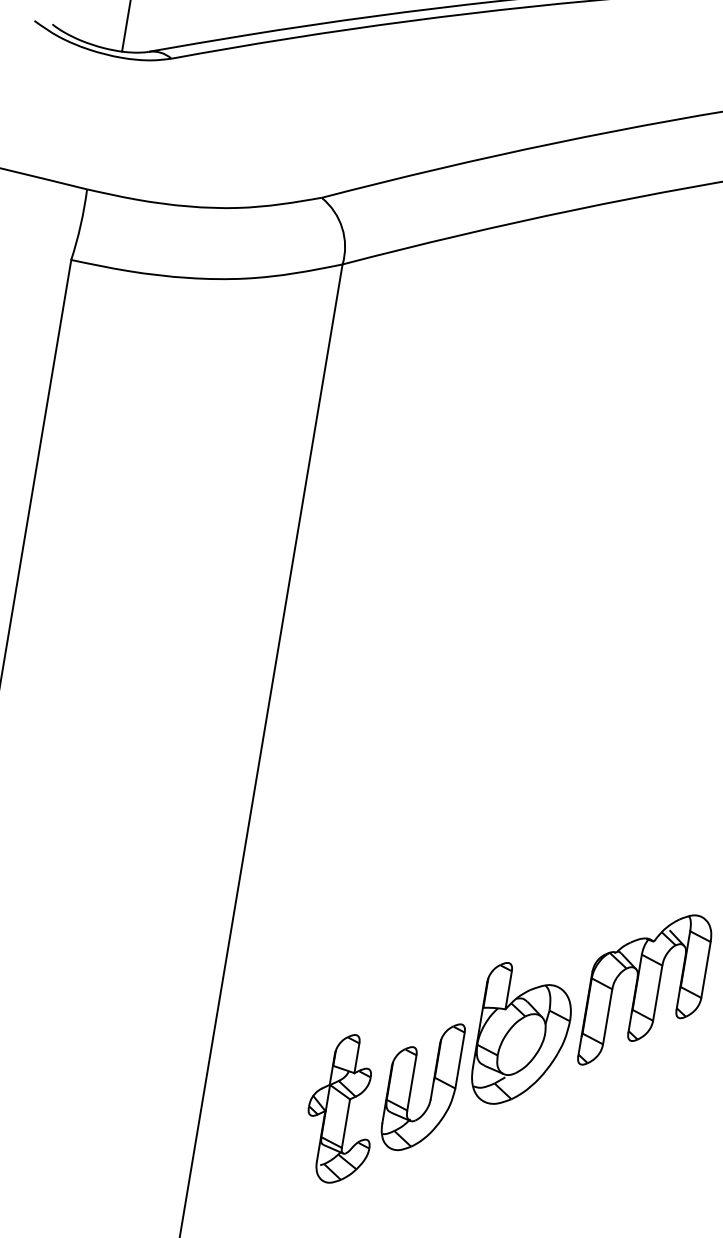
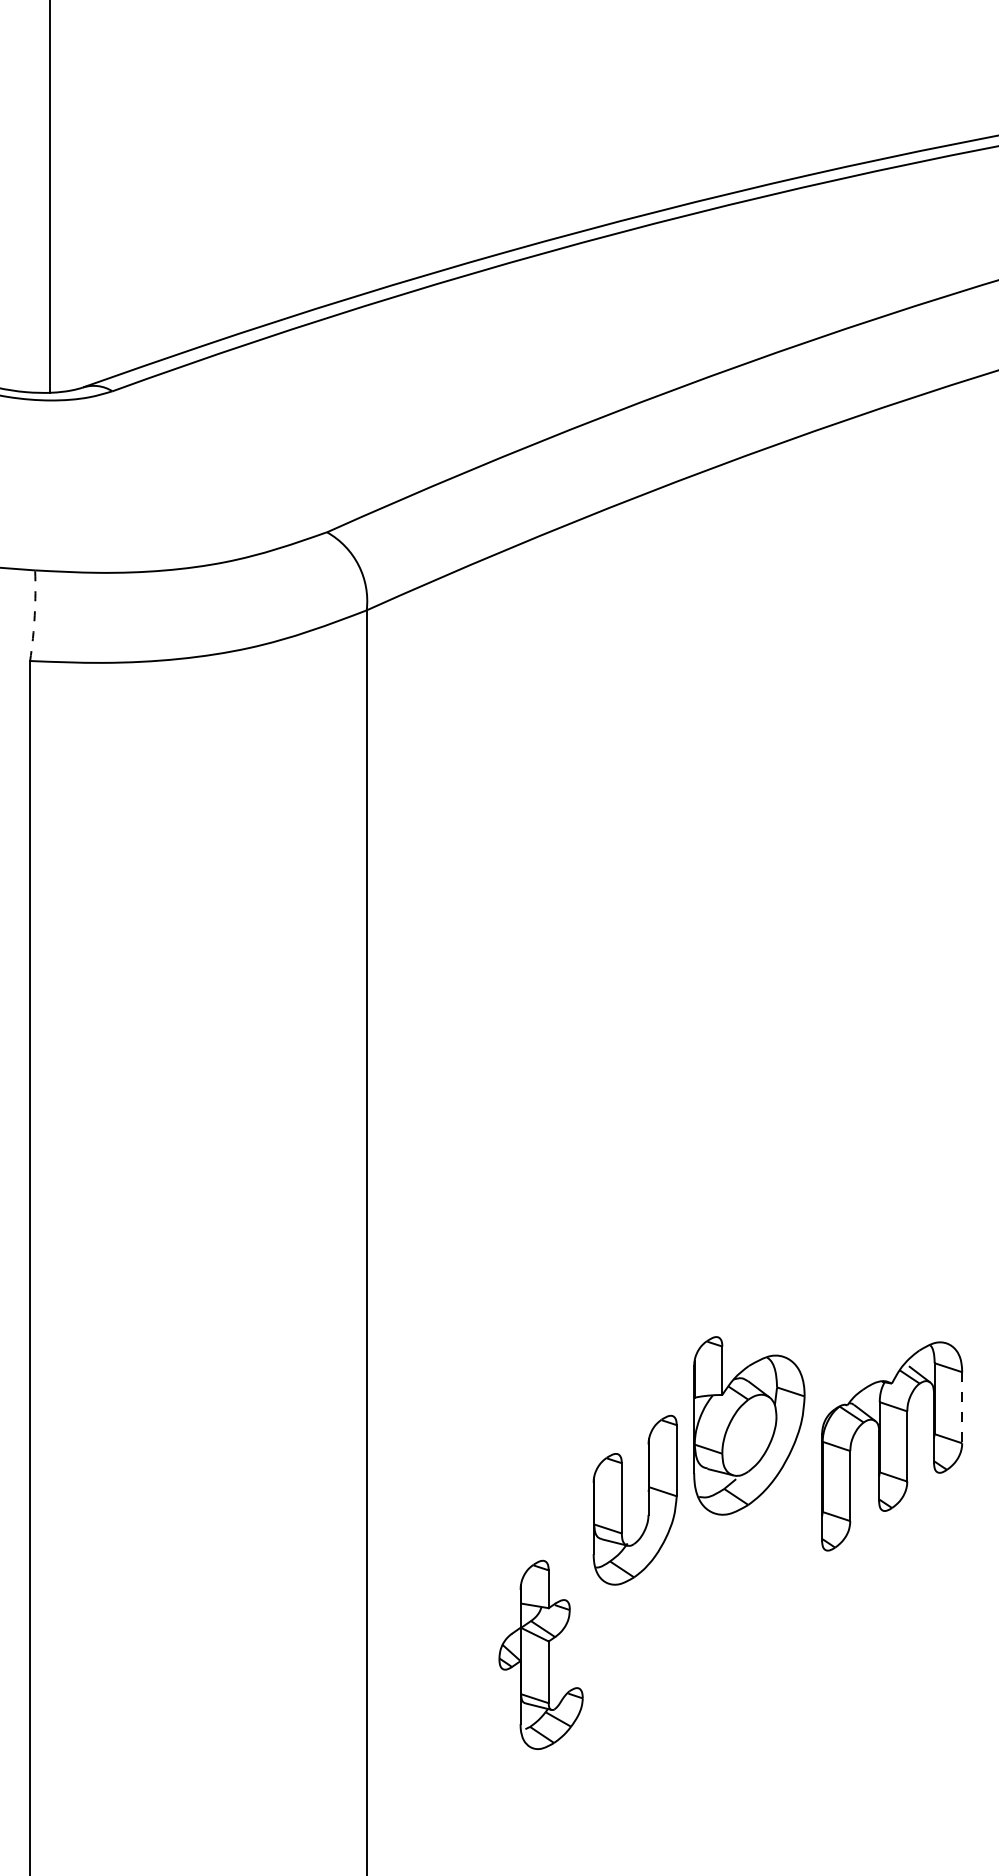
arc: (80, 224) -> (34, 615), solid -> dashed
line: (706, 969) -> (962, 1407), solid -> dashed
part: (522, 1036) -> (749, 1425), moved
part: (412, 1083) -> (622, 1499), moved

